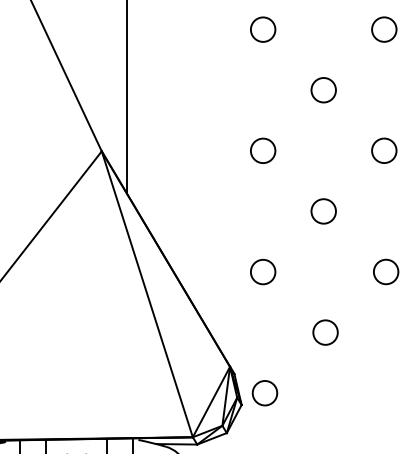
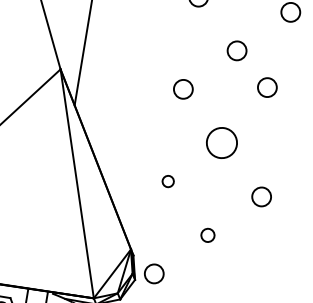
circle: (384, 150) -> (267, 87), moved
circle: (323, 211) -> (221, 143), size x1.6
circle: (263, 271) -> (168, 181), size x0.6
circle: (325, 332) -> (207, 235), size x0.7

